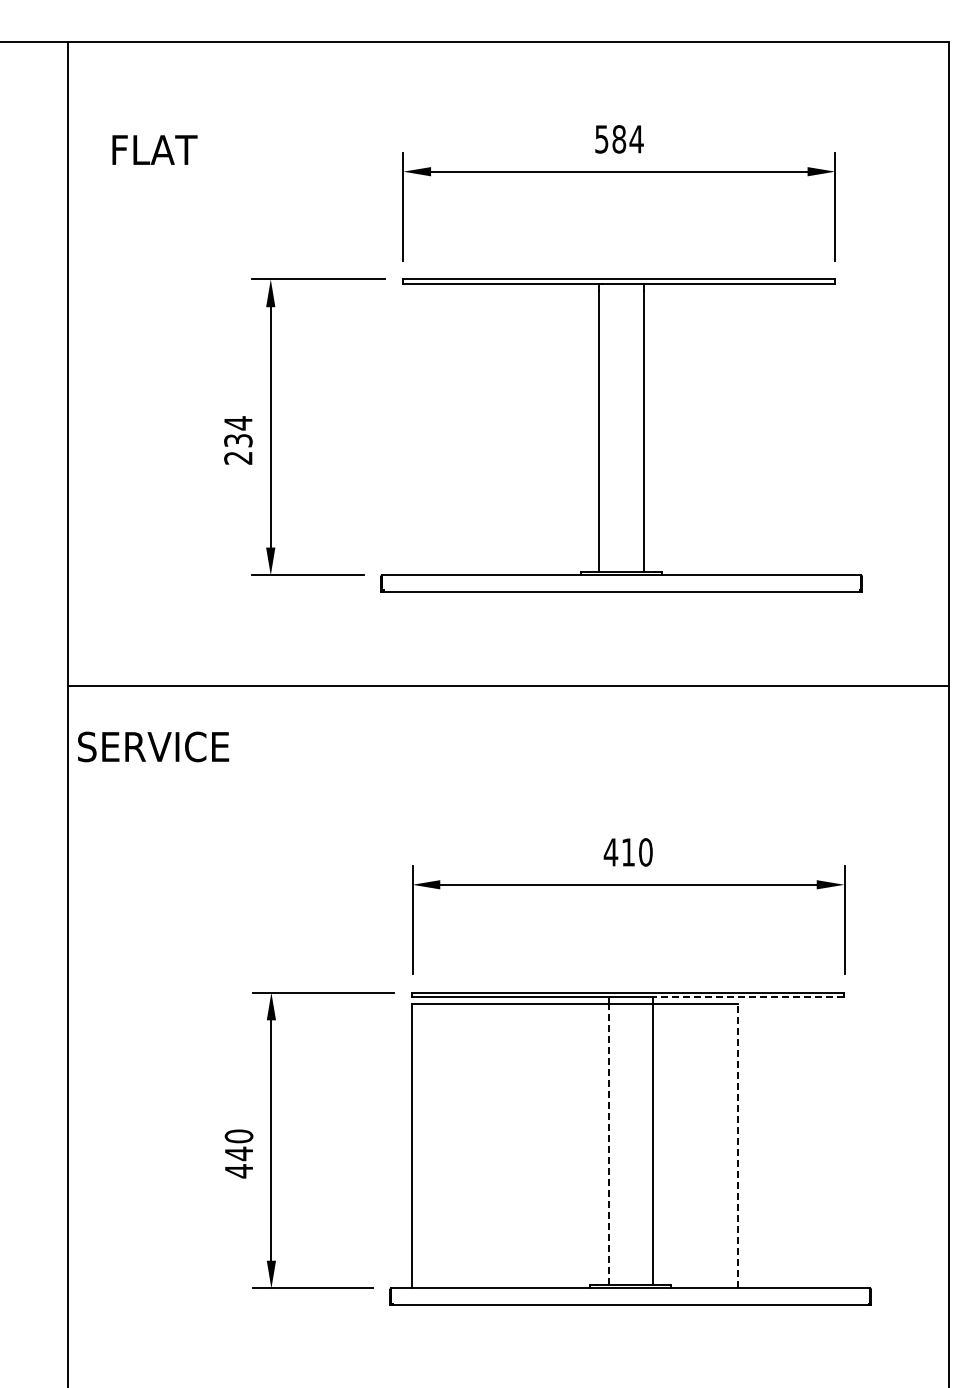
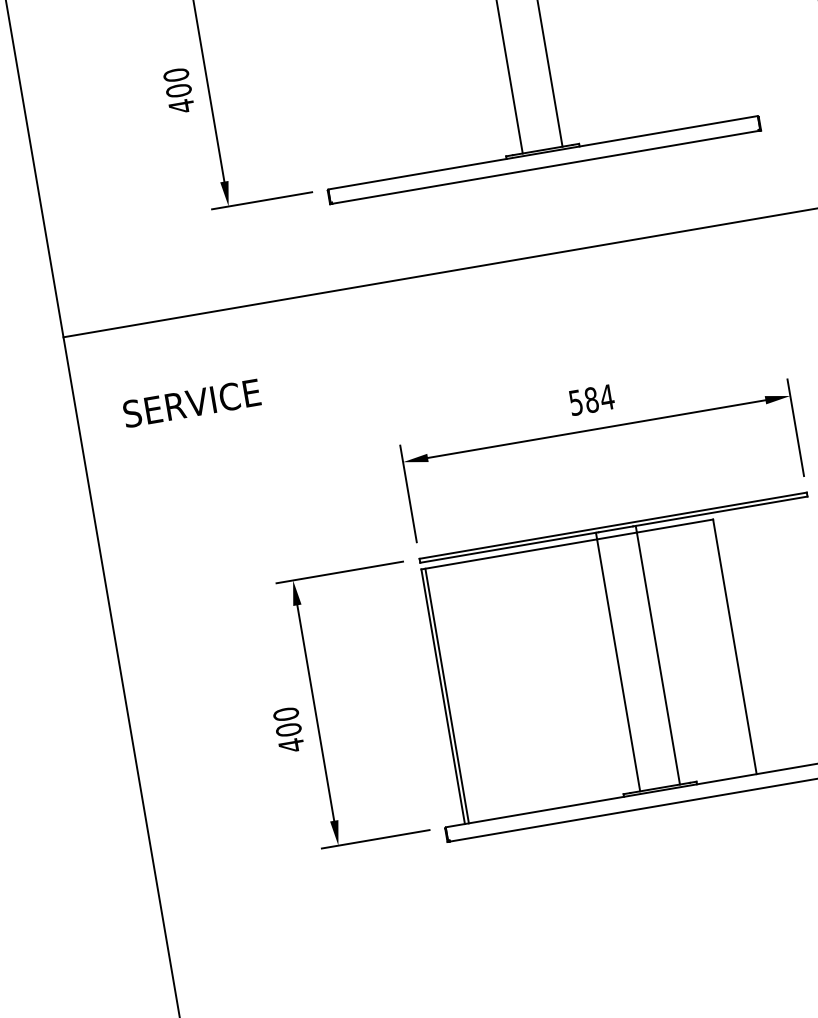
text: (238, 440) -> (179, 90), 234 -> 400
text: (153, 746) -> (191, 403), moved
text: (628, 852) -> (591, 400), 410 -> 584
line: (747, 997) -> (720, 511), dashed -> solid
line: (608, 1144) -> (618, 664), dashed -> solid
line: (737, 1145) -> (734, 646), dashed -> solid
line: (416, 1146) -> (446, 696), added
text: (238, 1153) -> (288, 729), 440 -> 400

